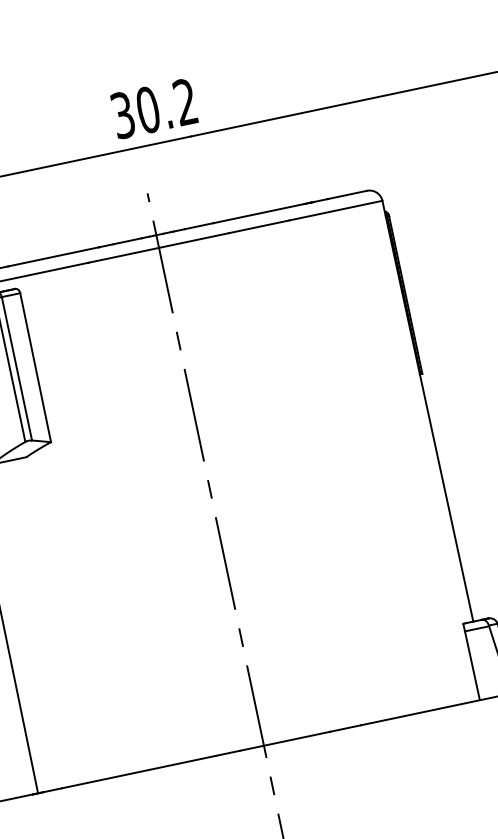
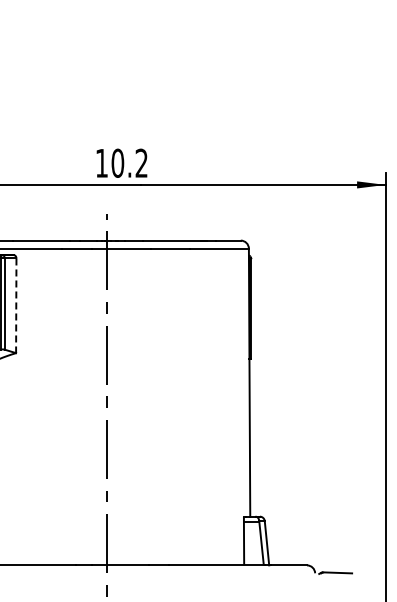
text: (122, 114) -> (101, 162), 30.2 -> 10.2
line: (36, 368) -> (16, 306), solid -> dashed

